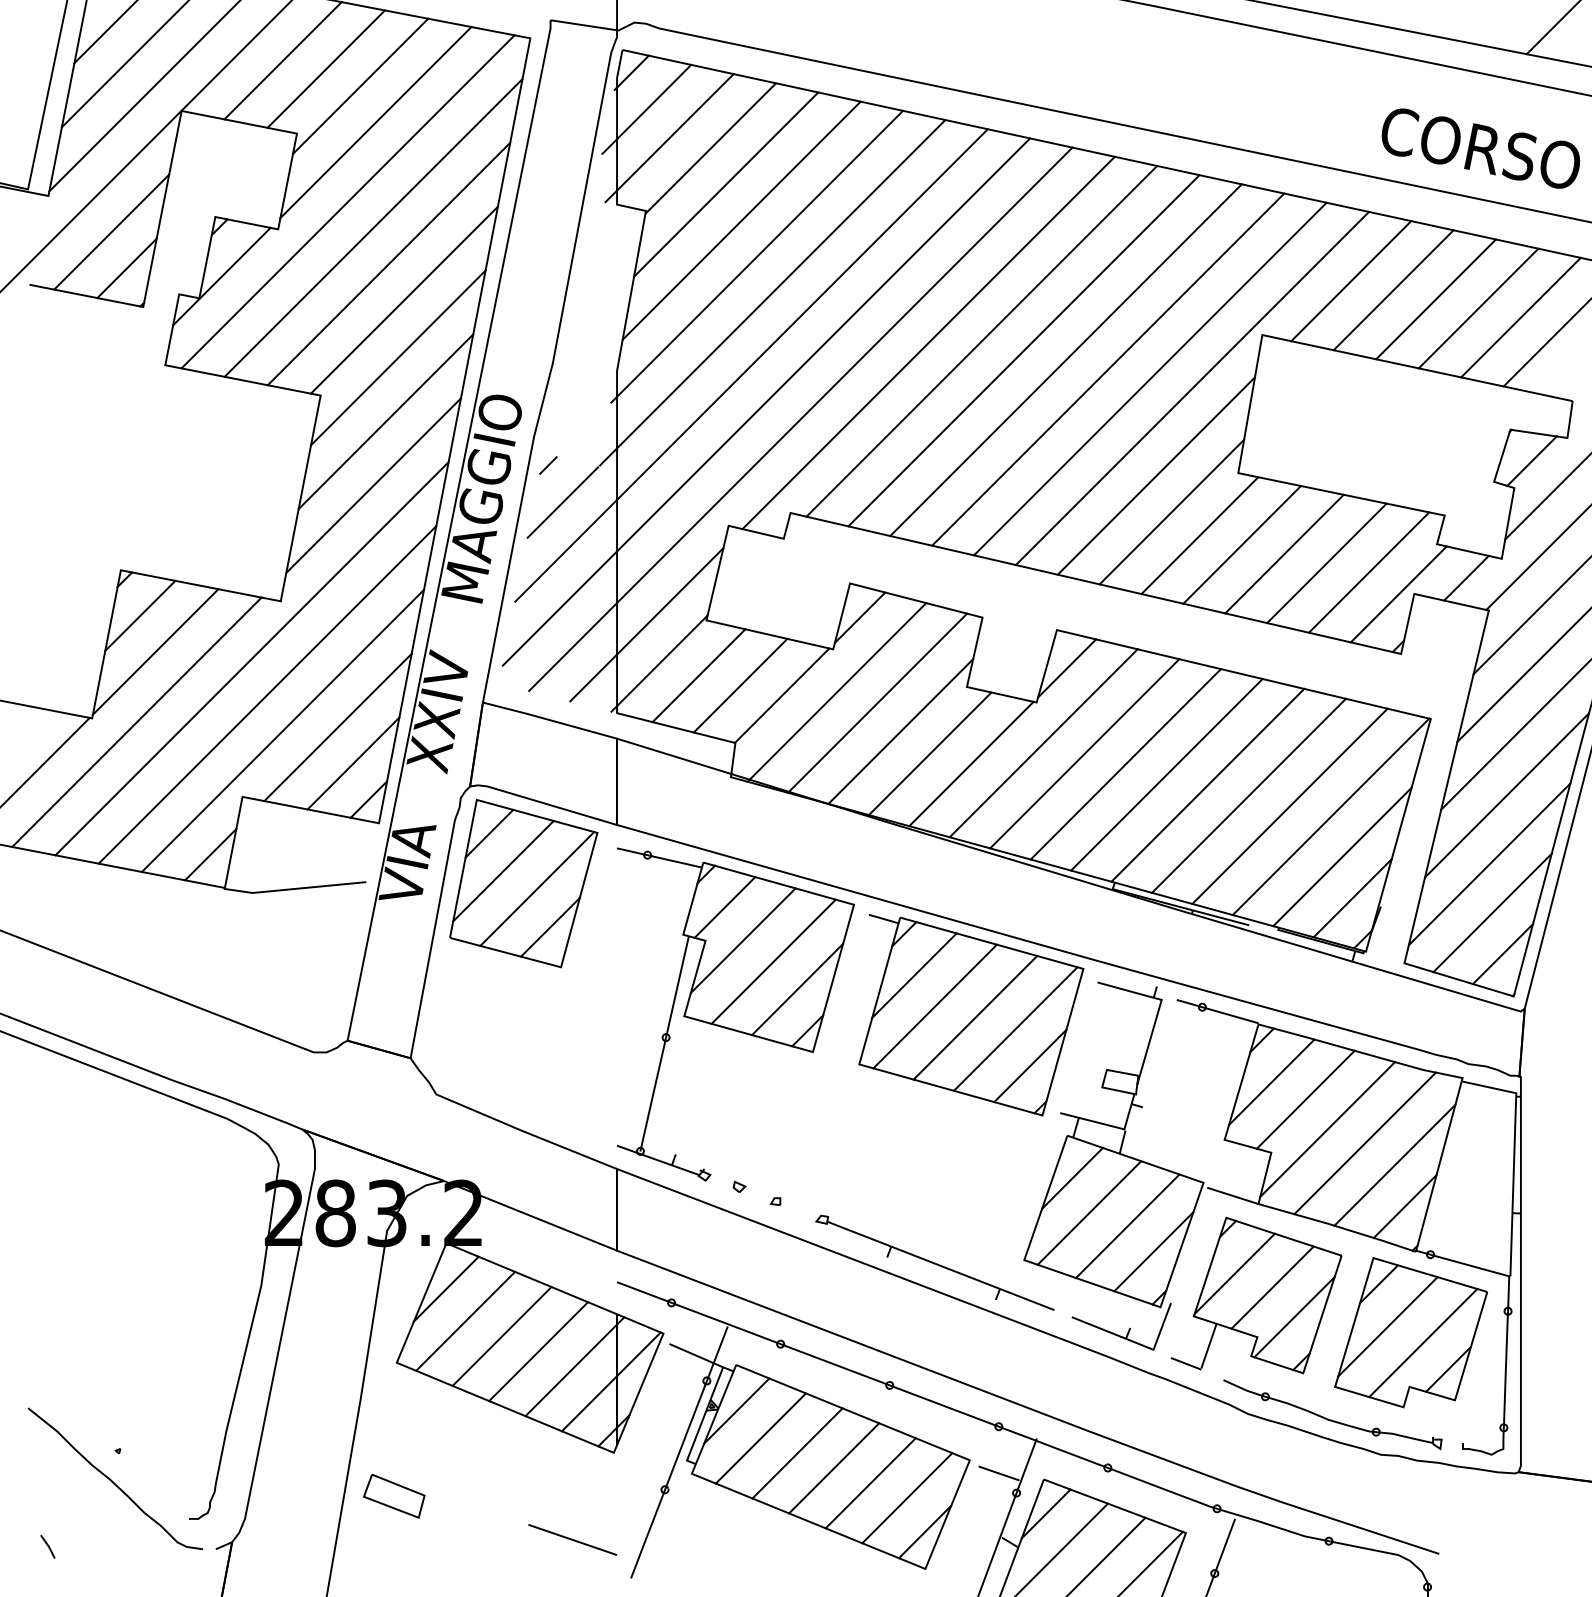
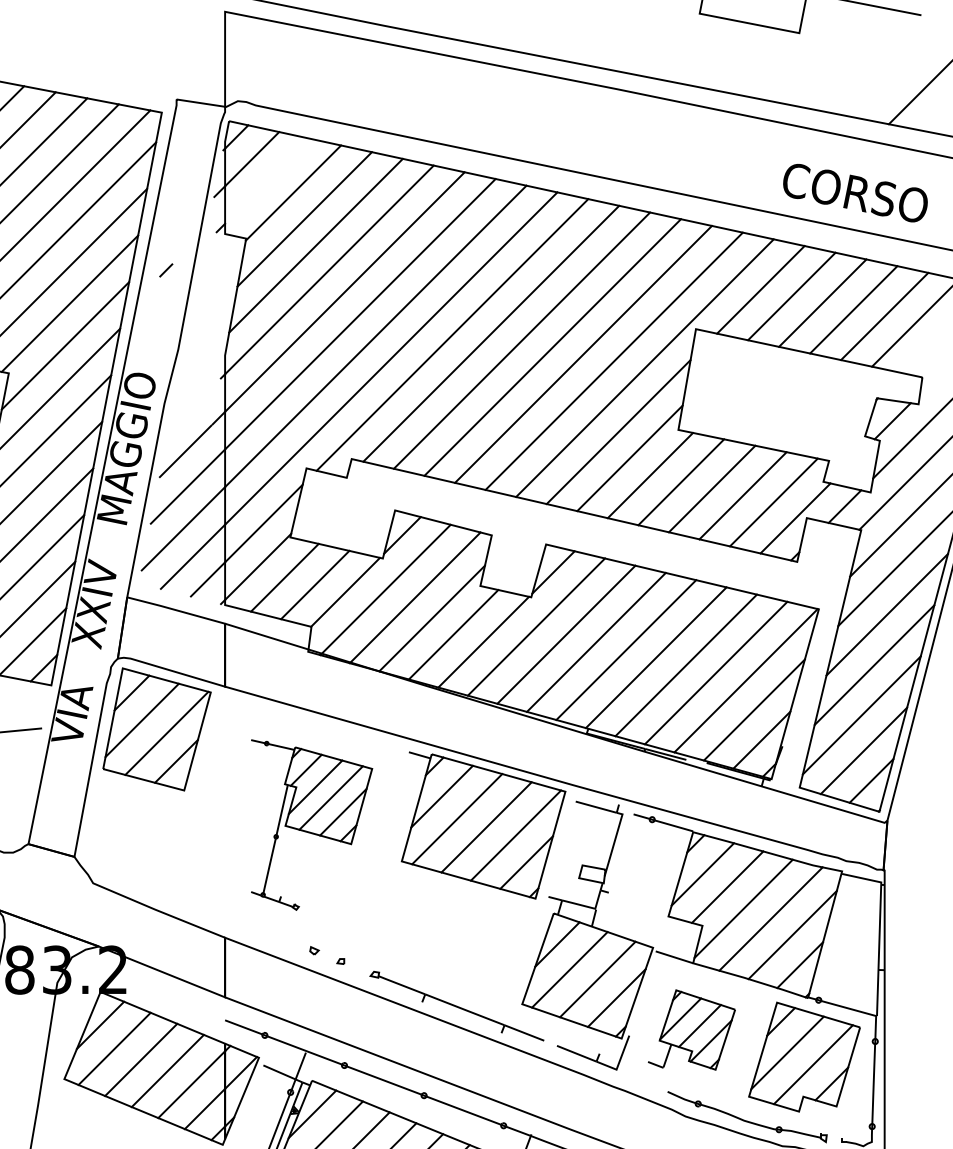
line: (675, 132) -> (267, 181), removed
line: (548, 465) -> (166, 270), moved
part: (735, 1014) -> (311, 824), size x0.7
part: (1256, 1295) -> (691, 1030), size x0.7

